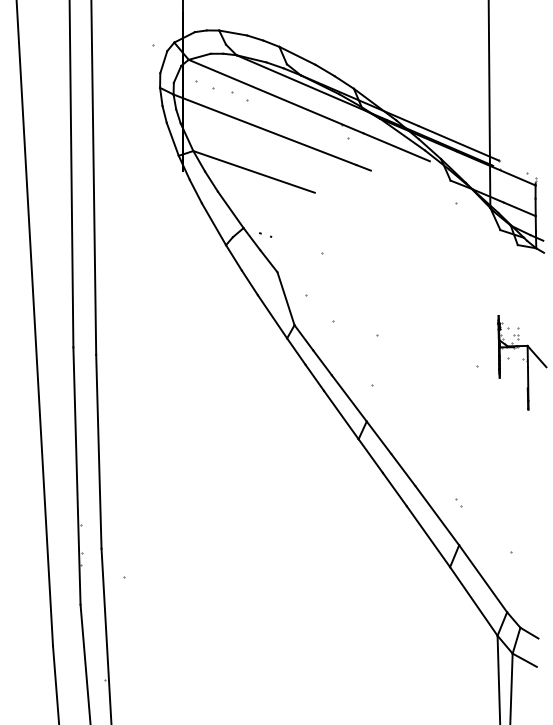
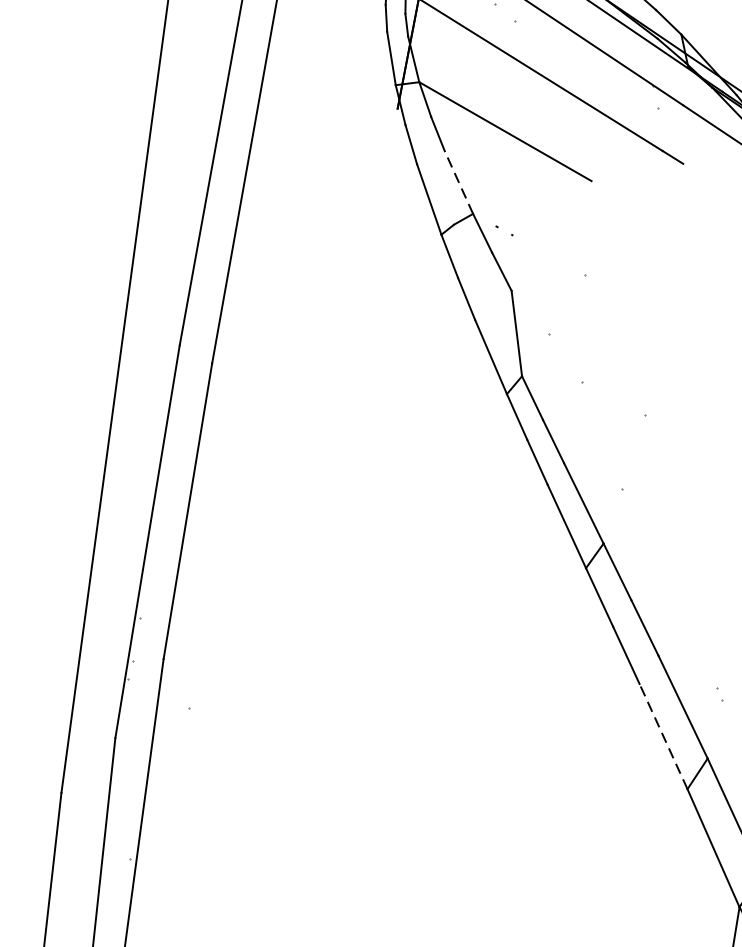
line: (230, 209) -> (458, 181), solid -> dashed
line: (428, 536) -> (663, 736), solid -> dashed

